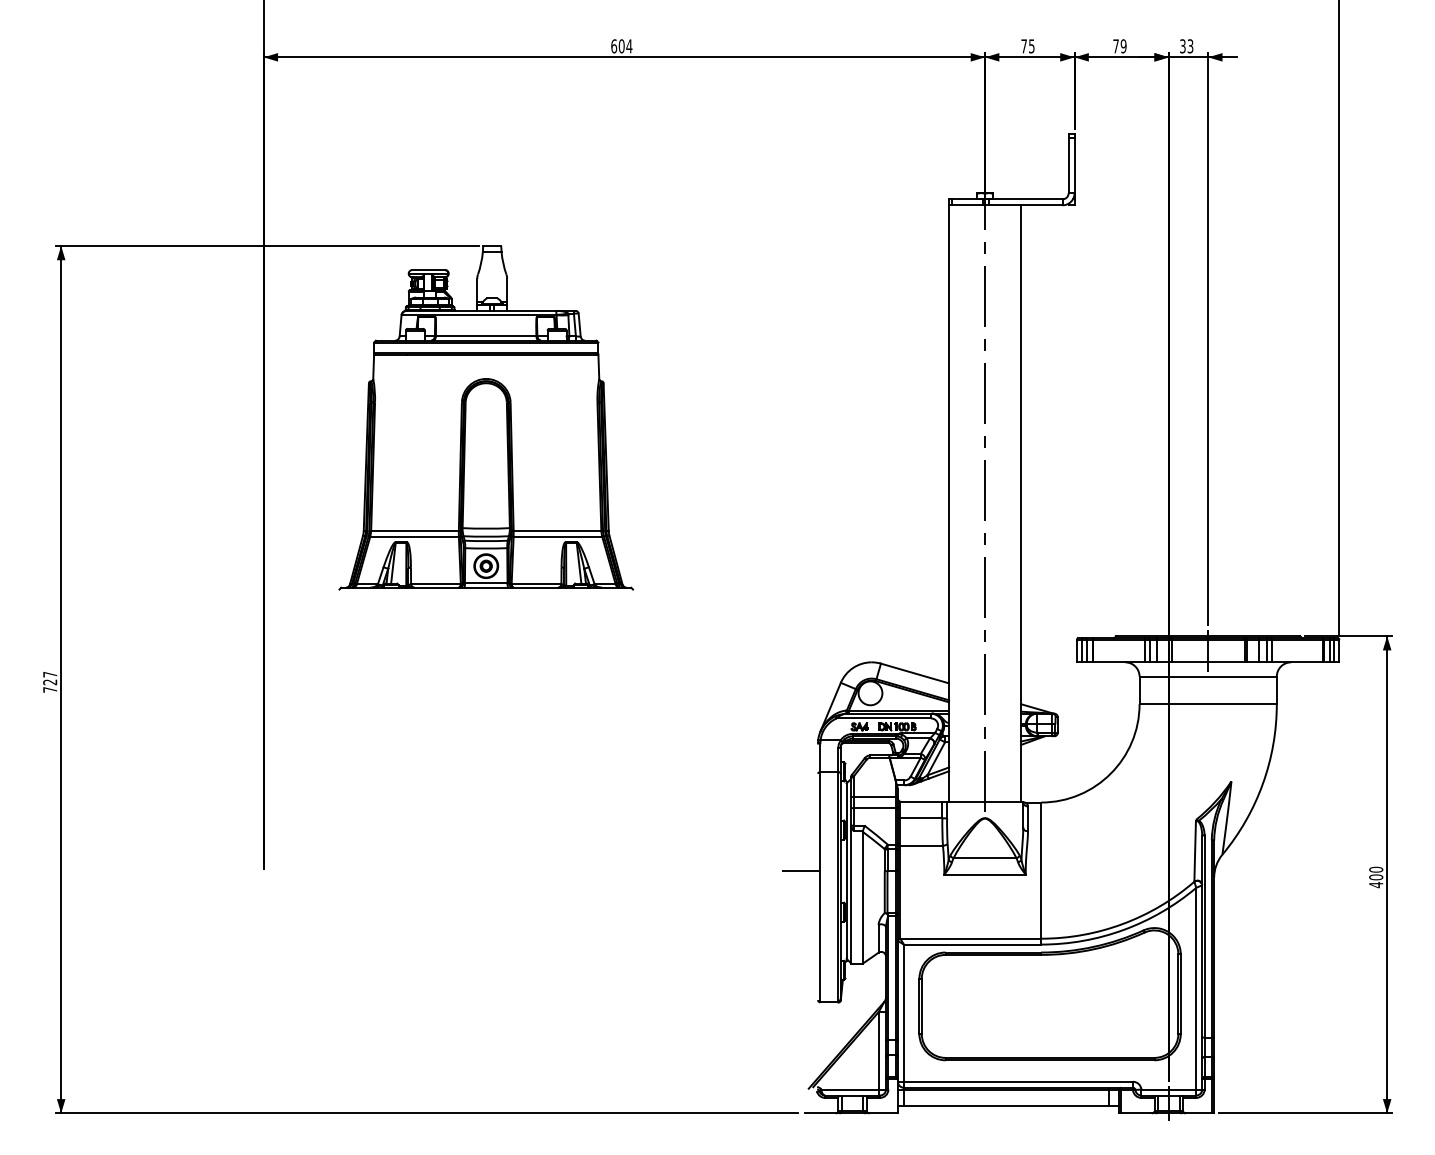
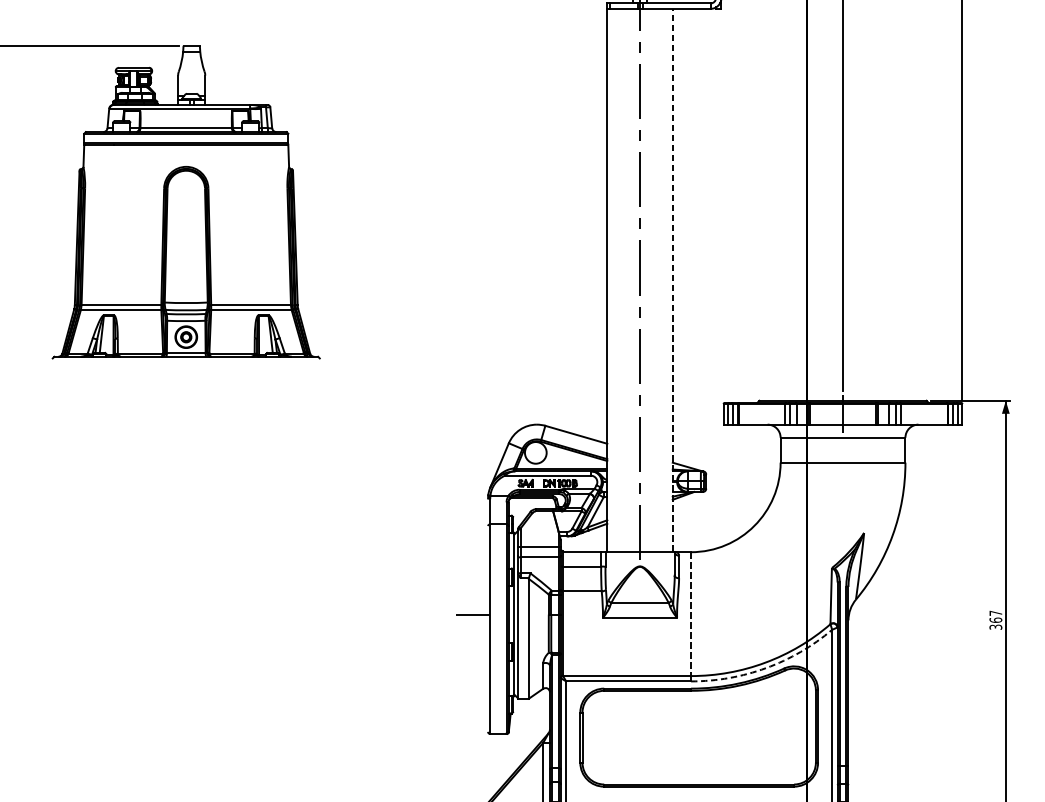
line: (1021, 503) -> (673, 280), solid -> dashed
line: (1041, 871) -> (691, 614), solid -> dashed
text: (1376, 877) -> (996, 620), 400 -> 367
arc: (1123, 929) -> (765, 667), solid -> dashed

